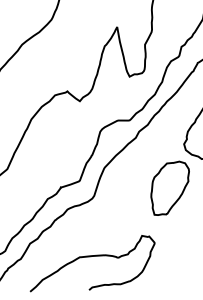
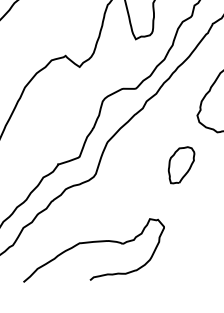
part: (169, 187) -> (180, 164), size x0.6

